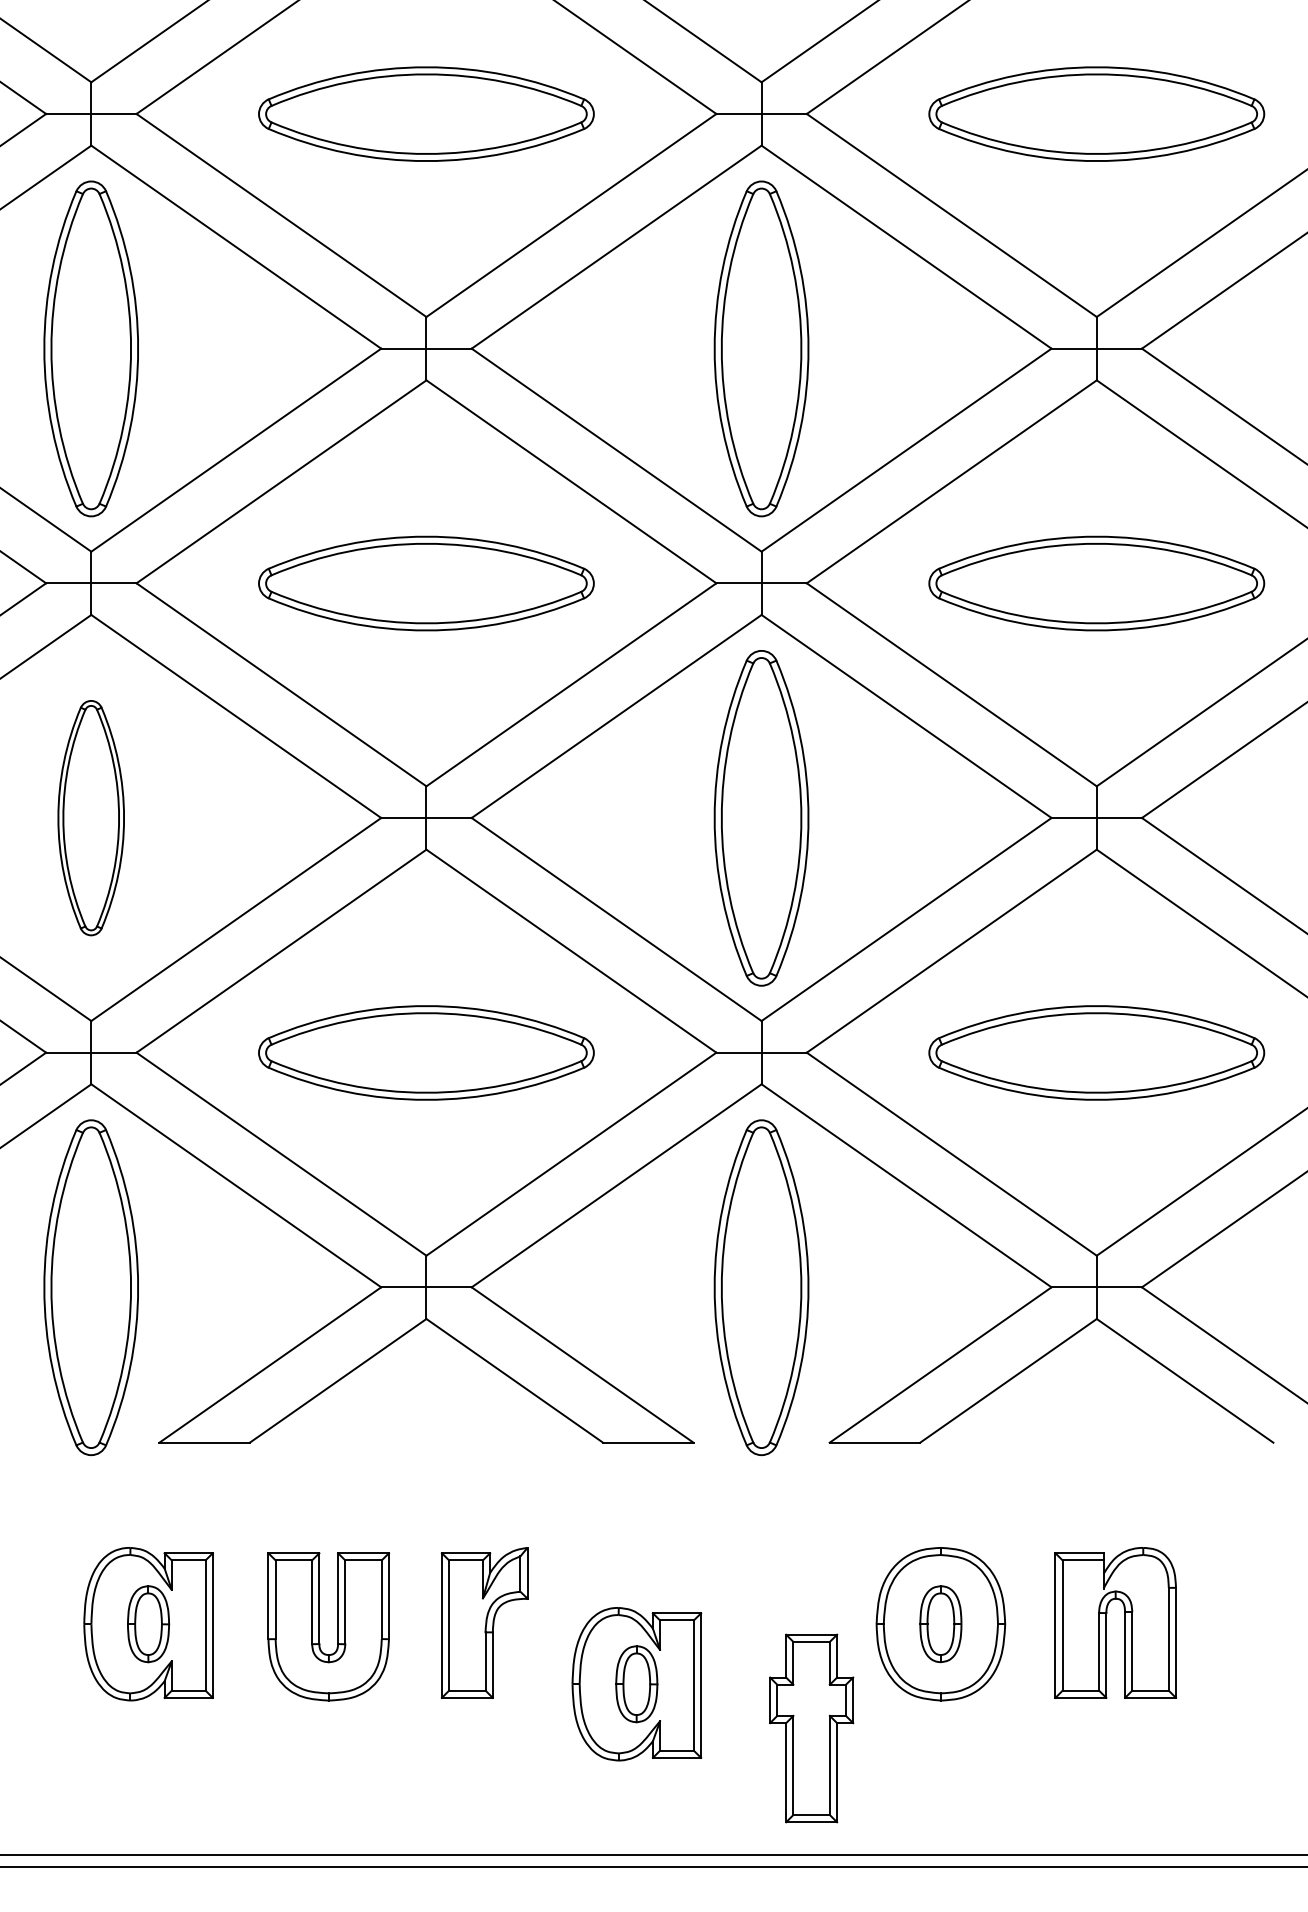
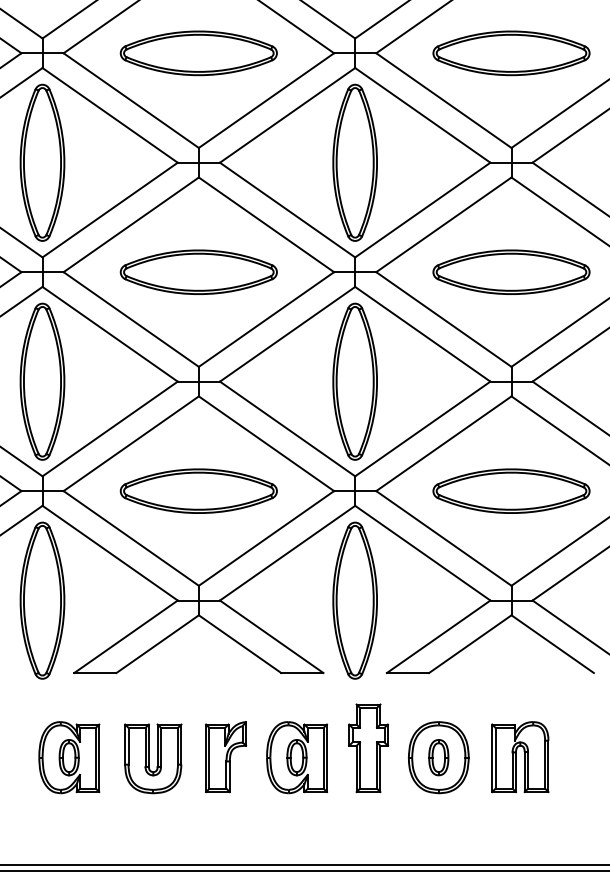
part: (91, 817) -> (42, 381), size x1.43
part: (637, 1683) -> (297, 757), moved
part: (811, 1728) -> (368, 748), moved

